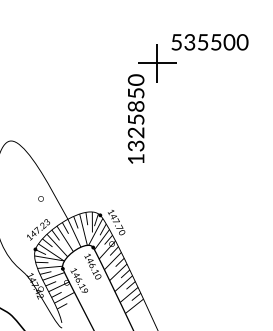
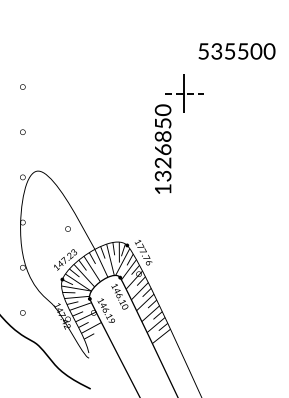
text: (209, 42) -> (236, 51), moved
line: (157, 63) -> (184, 93), solid -> dashed
text: (136, 119) -> (163, 149), 1325850 -> 1326850
text: (117, 223) -> (144, 253), 147.70 -> 177.76

